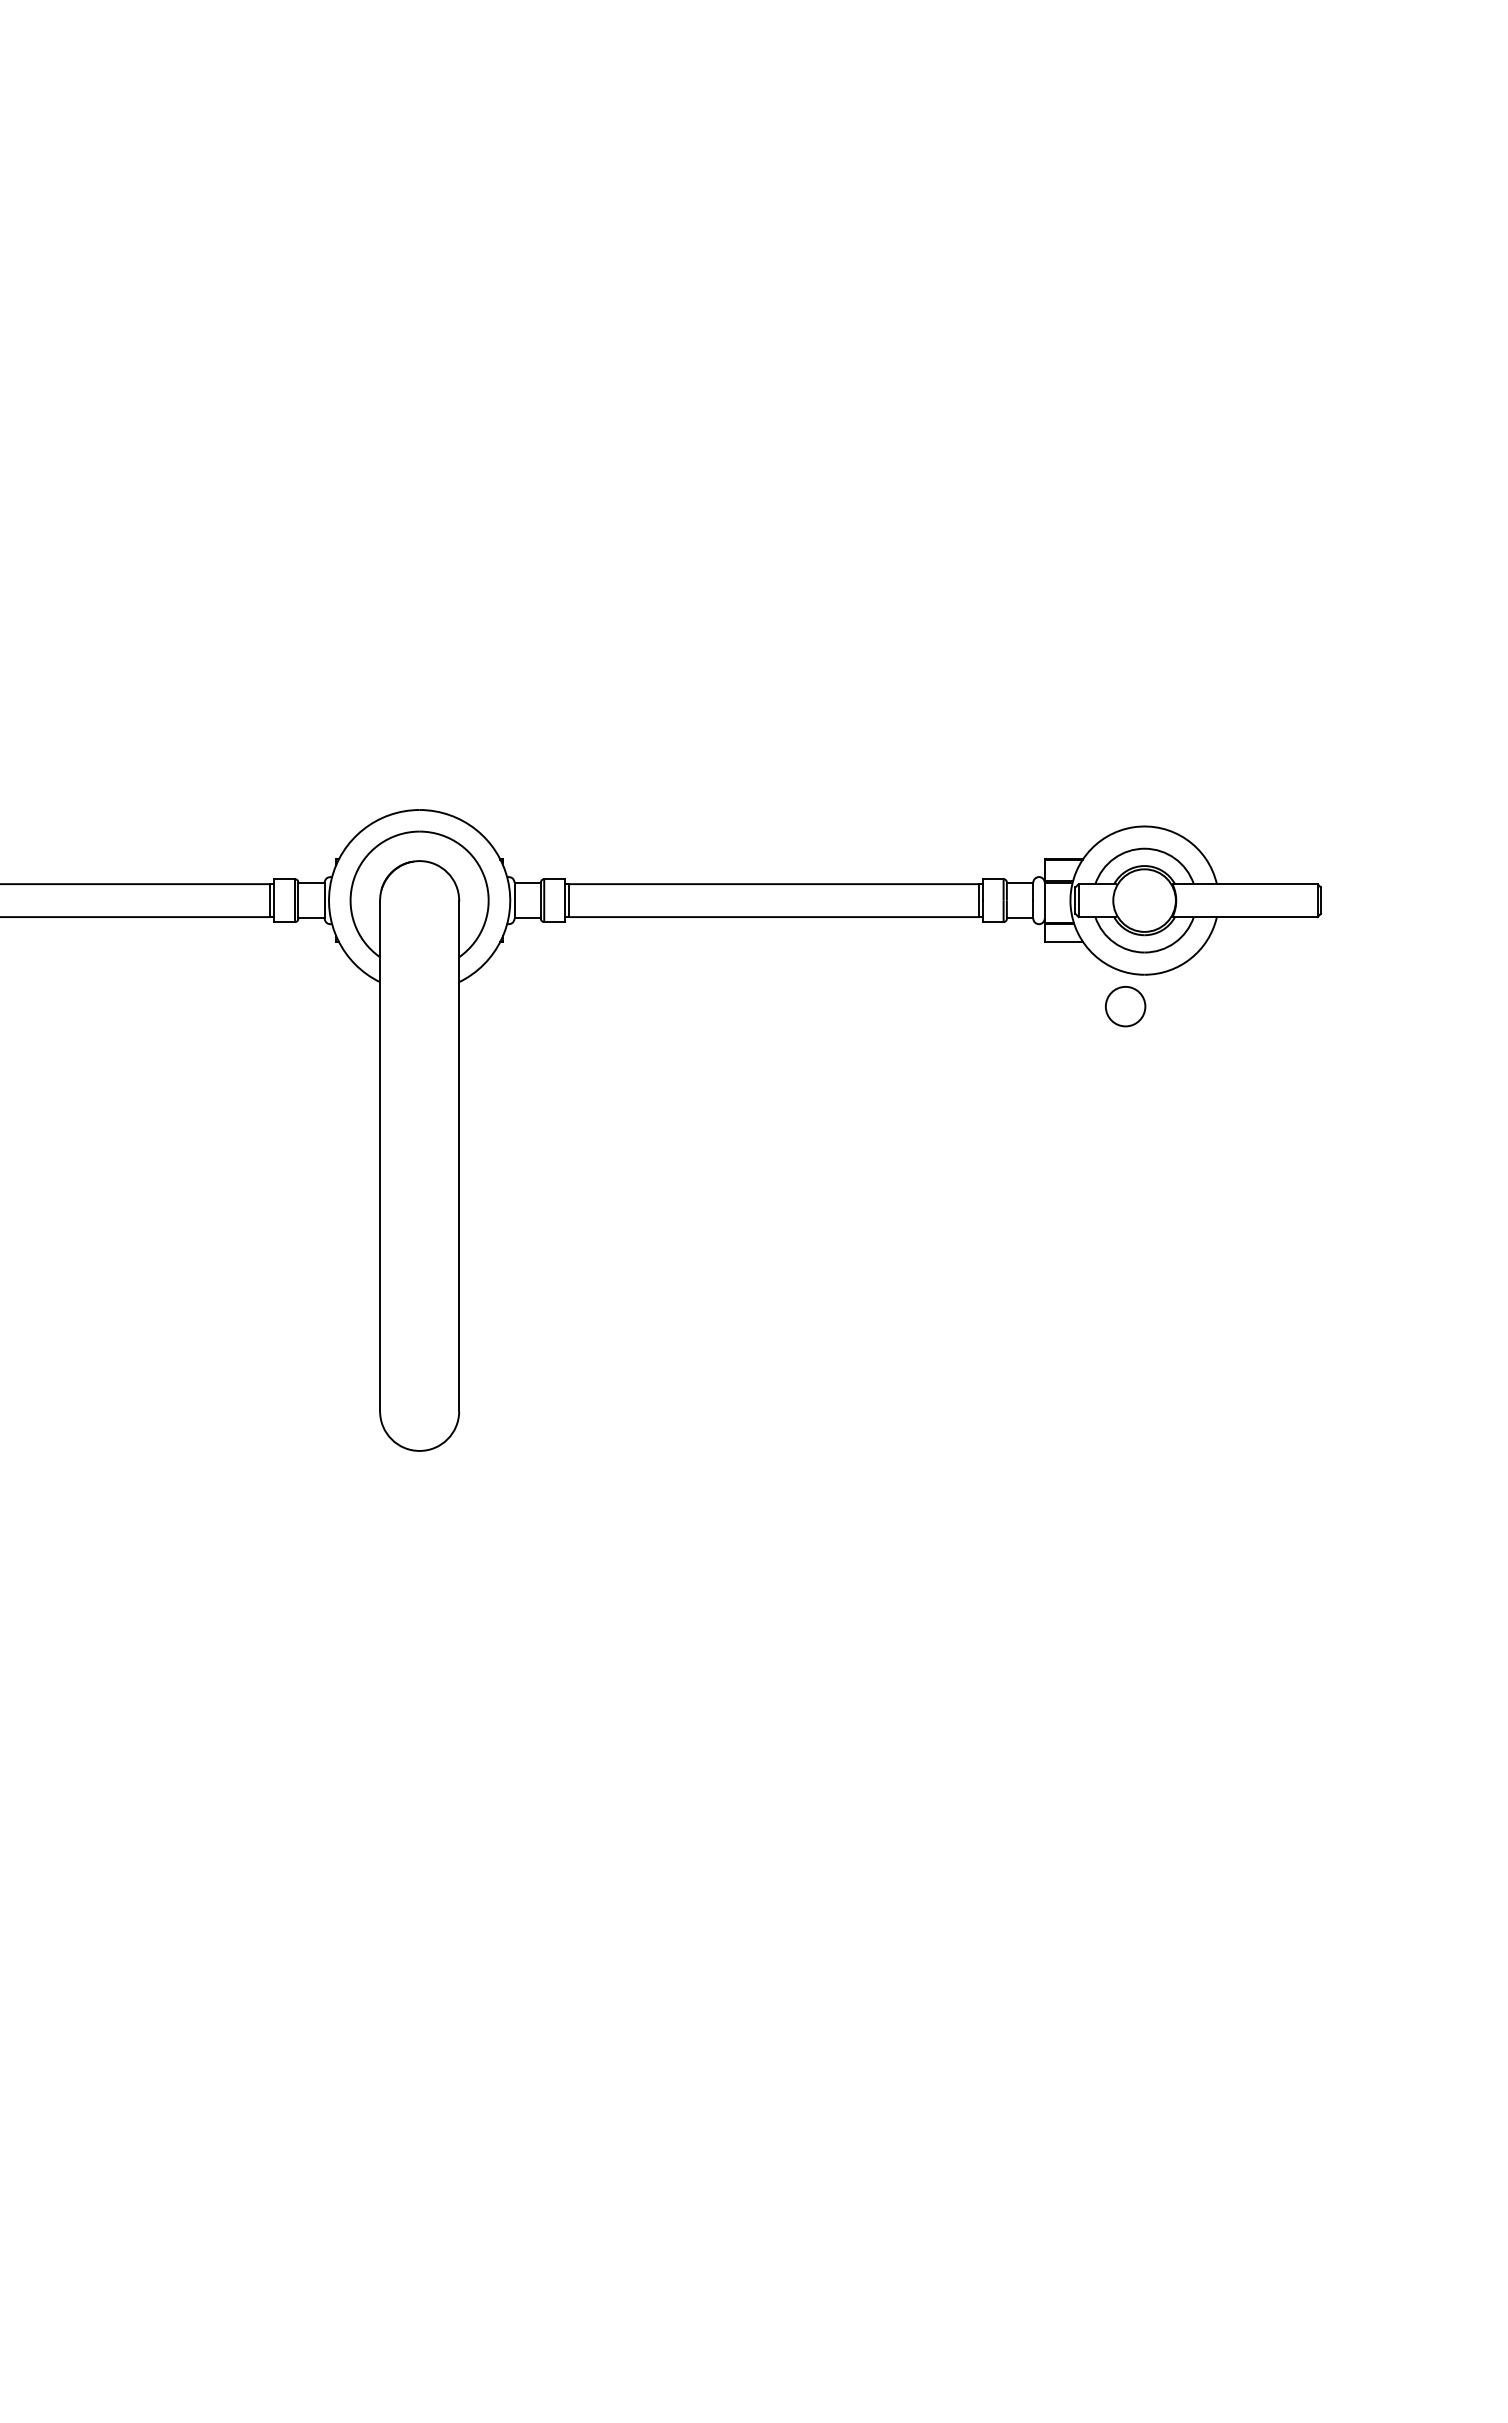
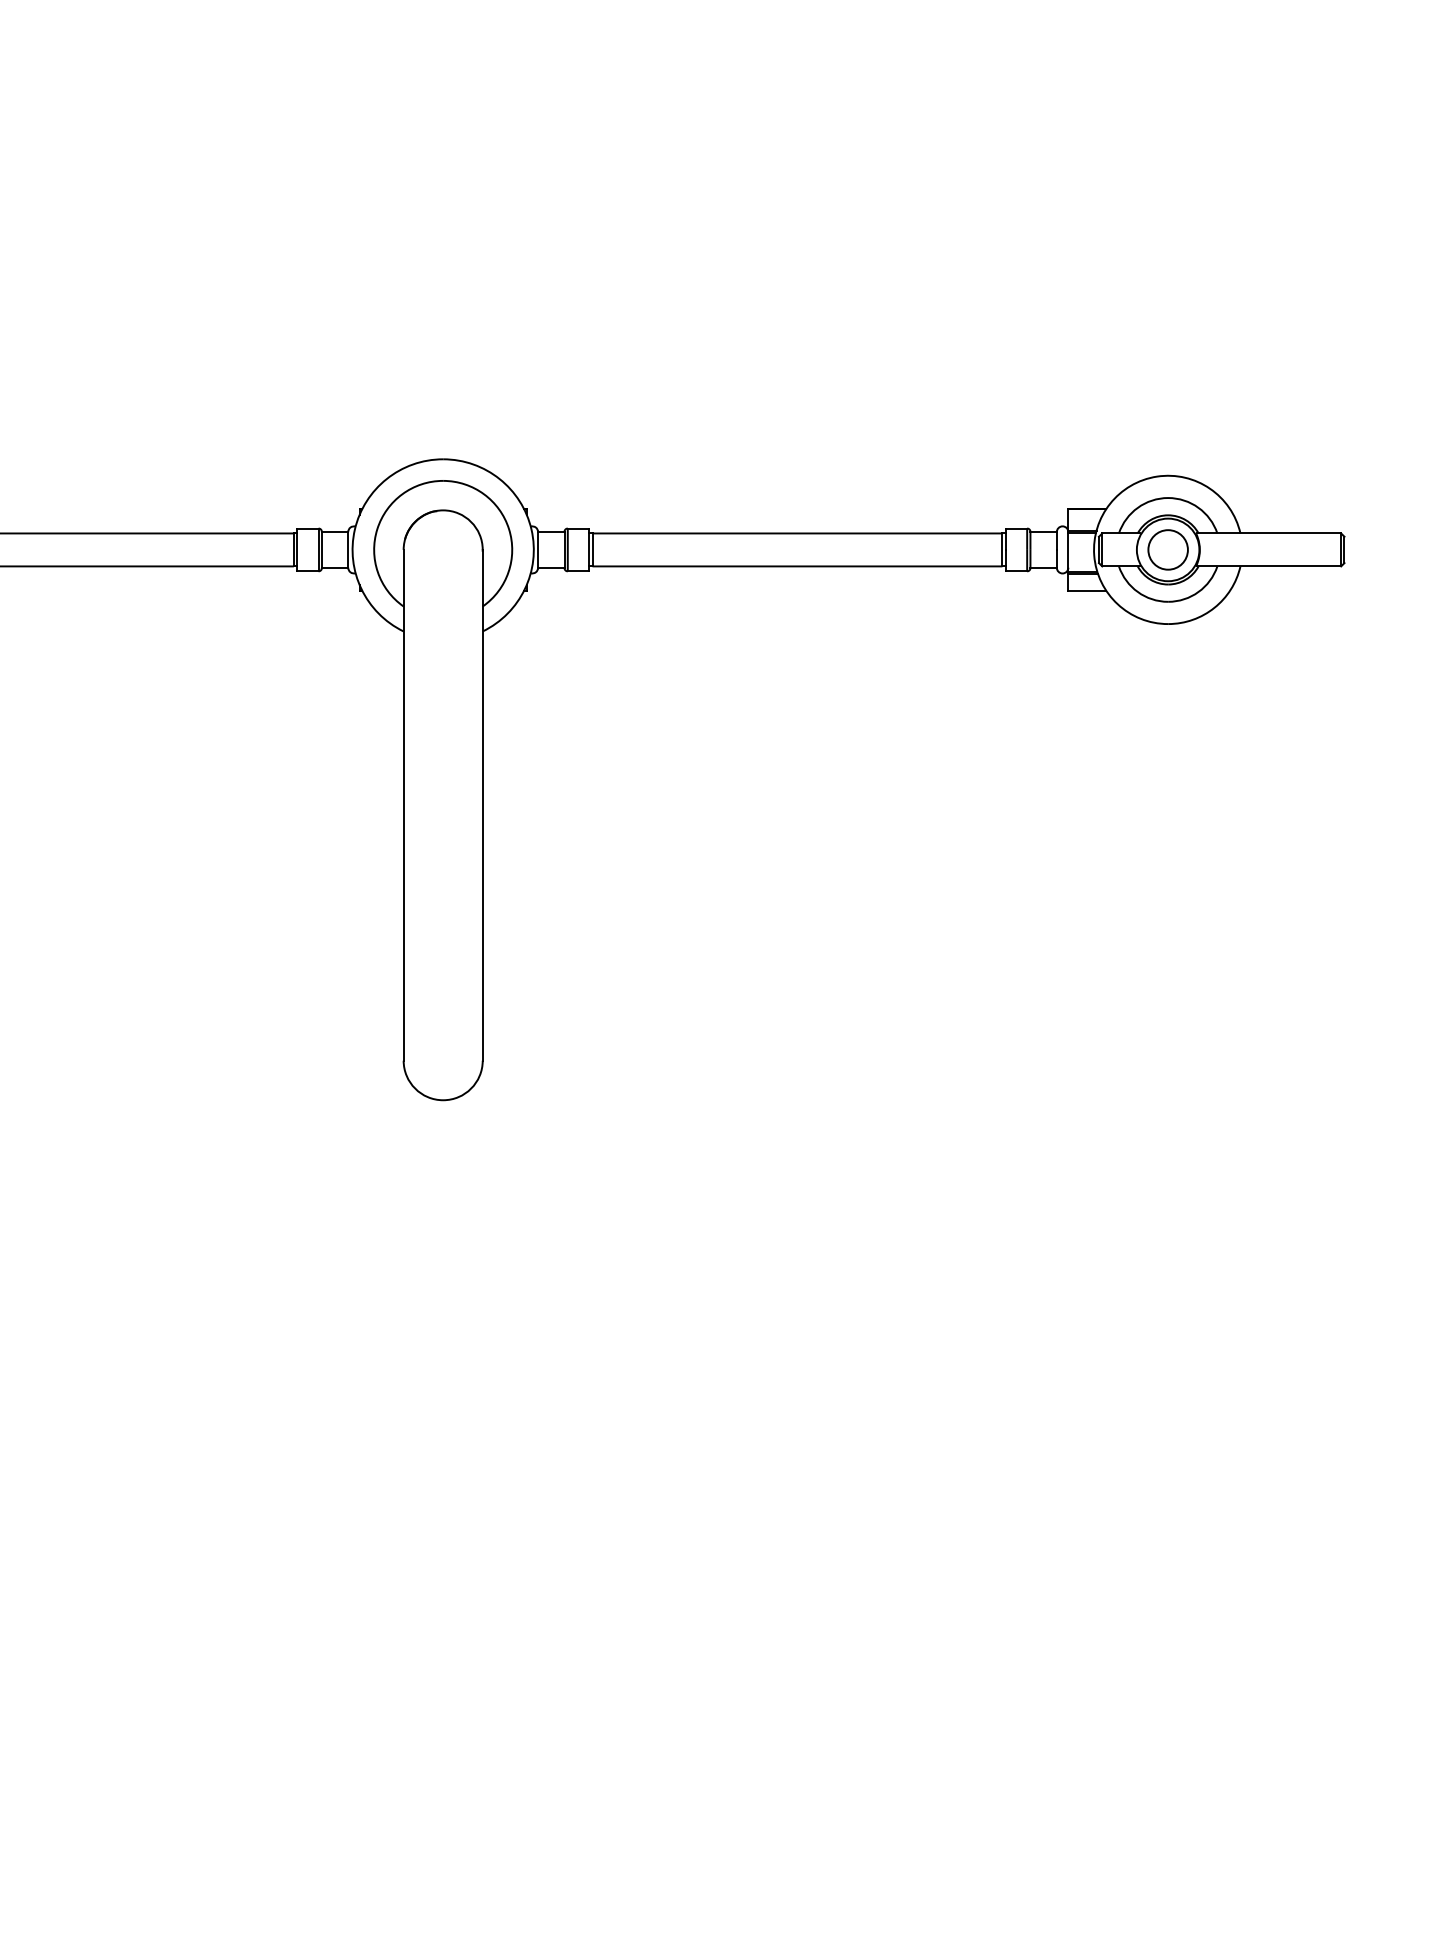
circle: (1125, 1006) -> (1168, 549), moved

